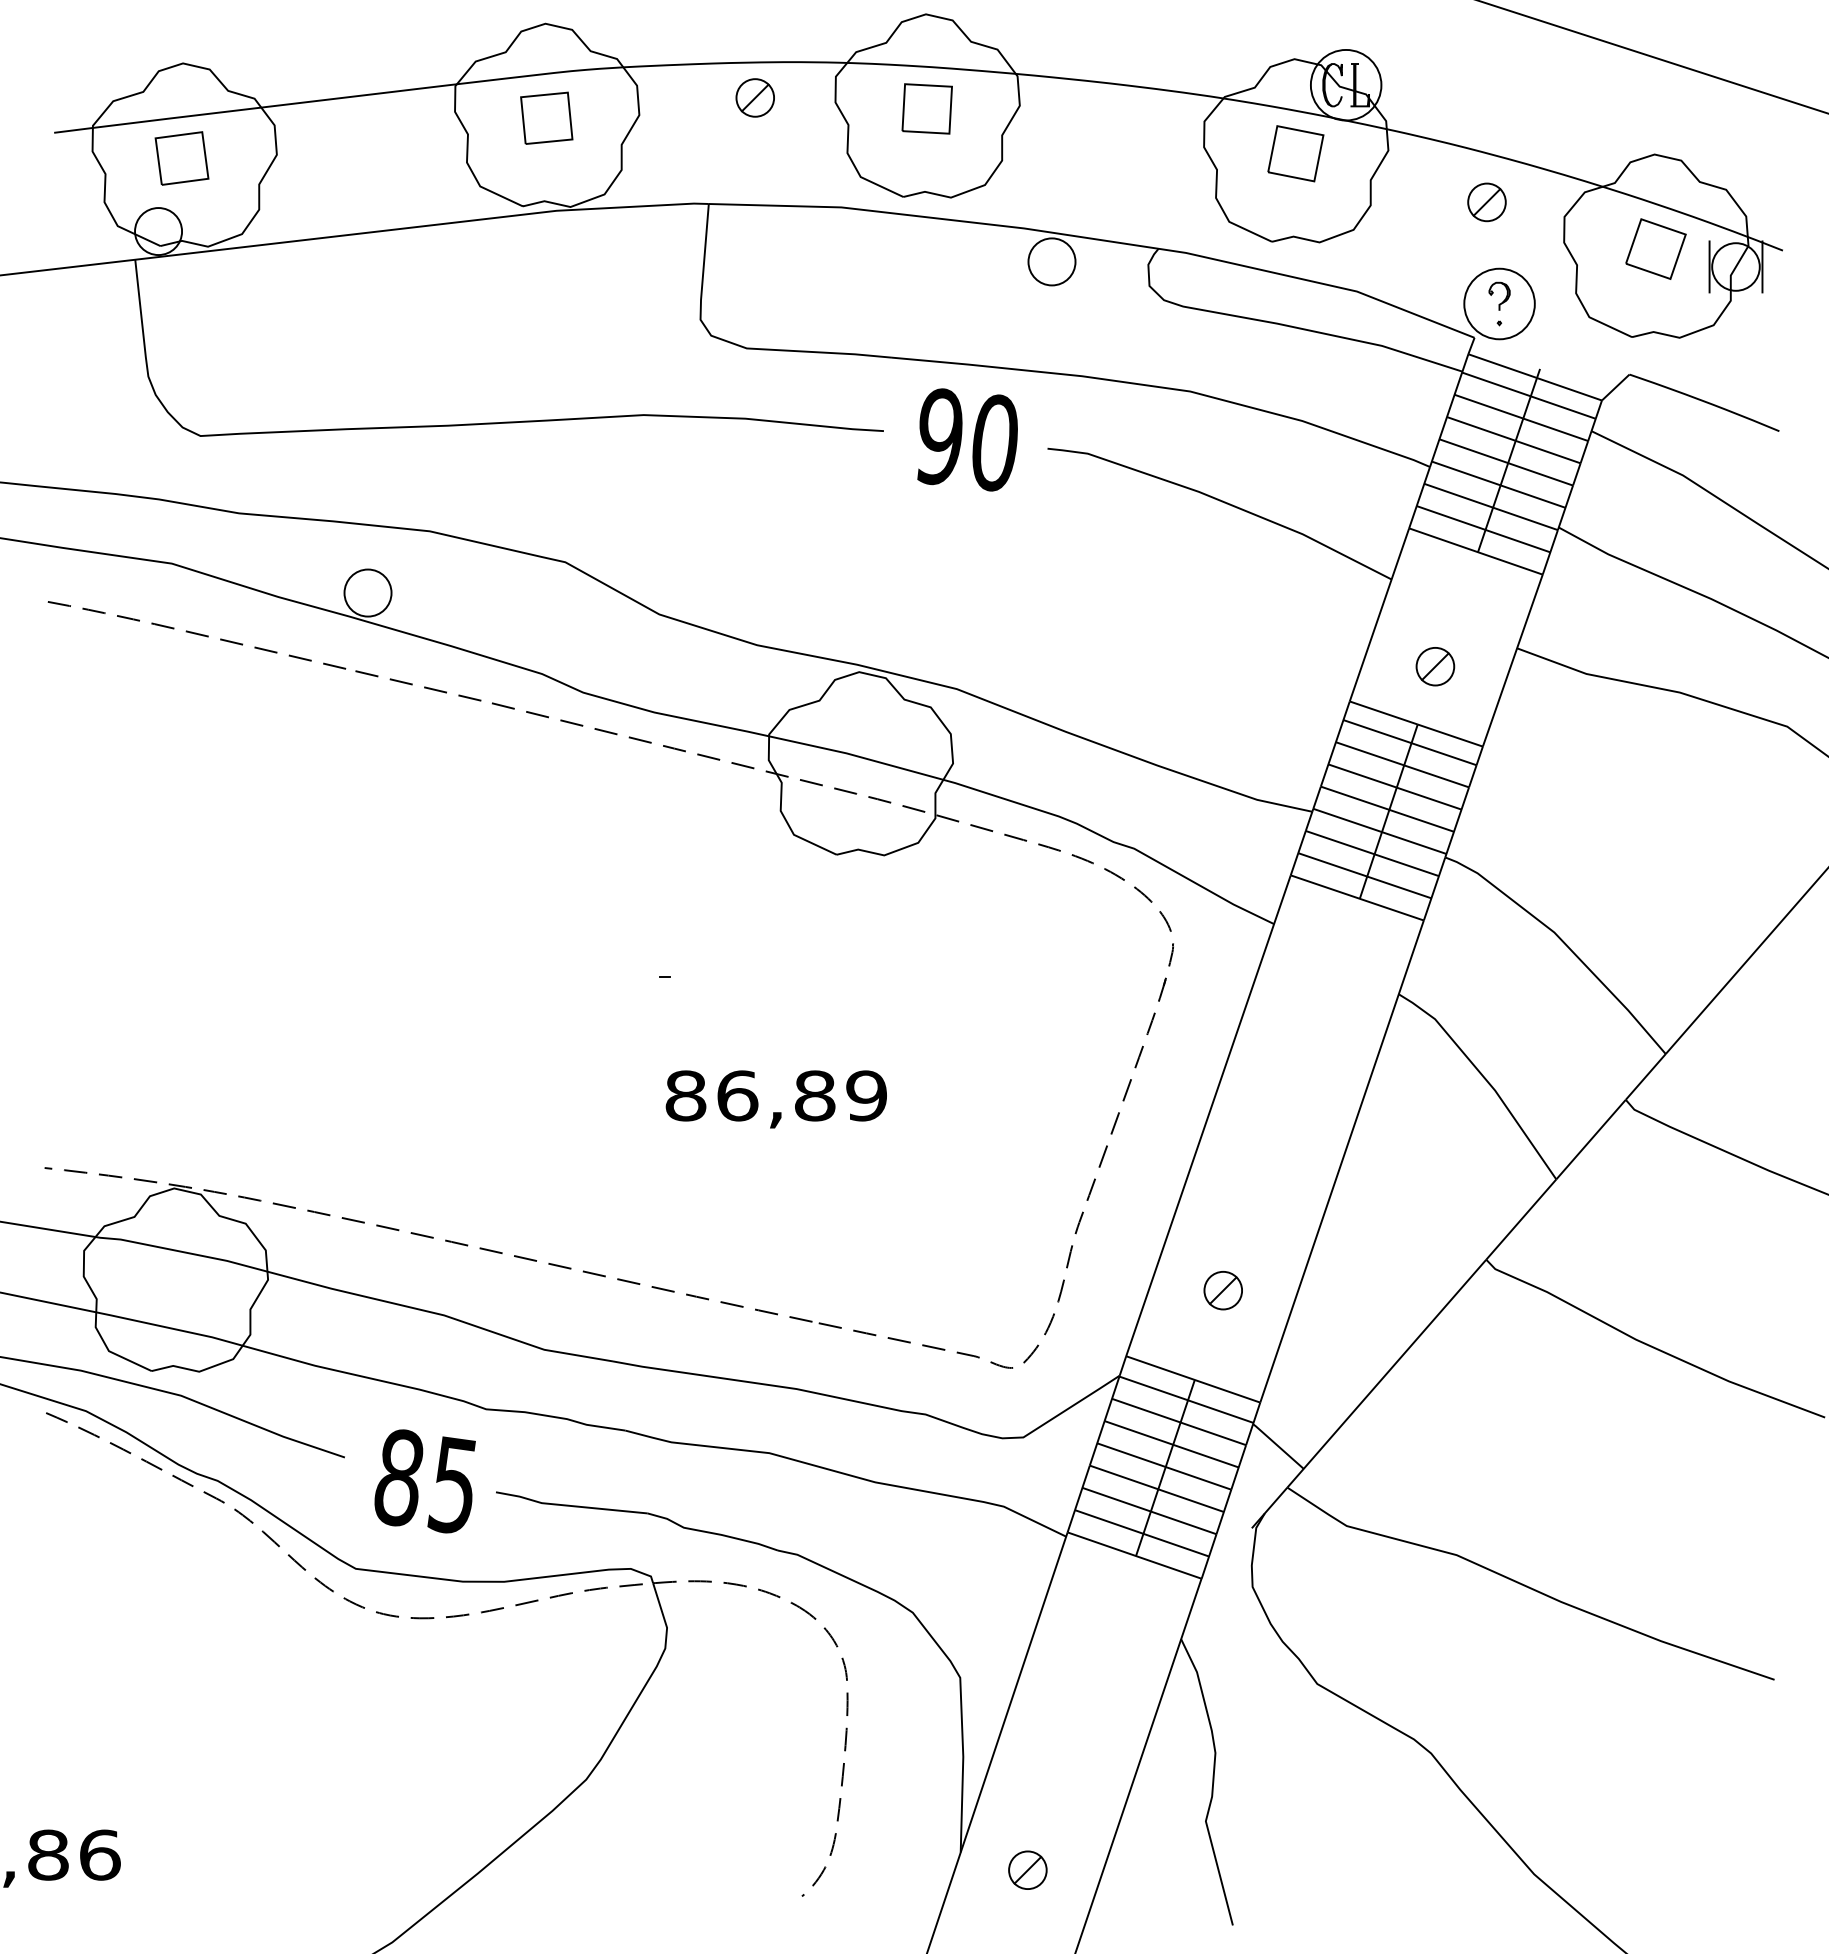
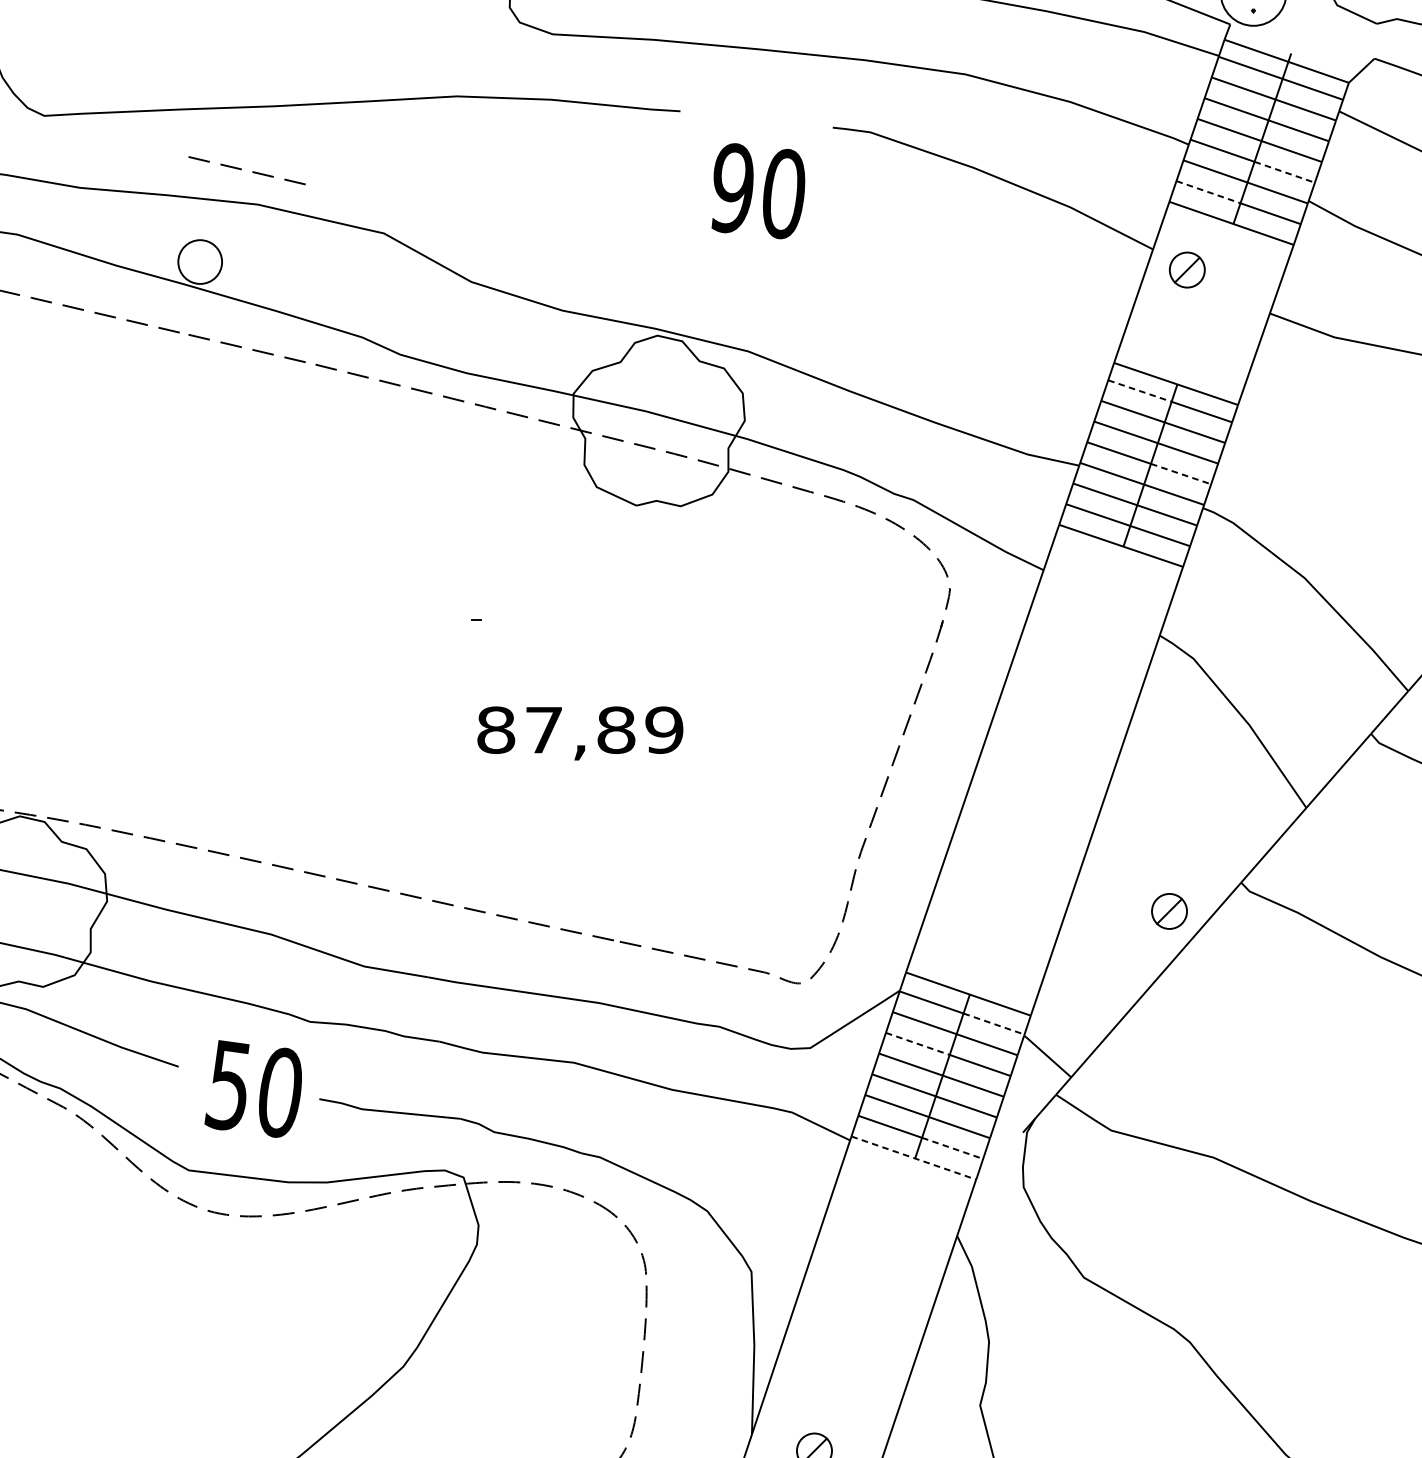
text: (967, 439) -> (758, 190), moved
line: (412, 494) -> (241, 170), added
line: (1533, 496) -> (1285, 172), solid -> dashed
line: (1451, 518) -> (1208, 192), solid -> dashed
part: (1435, 666) -> (1187, 269), moved
line: (1377, 731) -> (1139, 390), solid -> dashed
line: (1422, 820) -> (1181, 473), solid -> dashed
text: (737, 1095) -> (544, 729), 86,89 -> 87,89
part: (1222, 1290) -> (1168, 911), moved
line: (1220, 1411) -> (993, 1023), solid -> dashed
line: (1139, 1433) -> (918, 1044), solid -> dashed
text: (424, 1480) -> (252, 1088), 85 -> 50
line: (1176, 1545) -> (952, 1148), solid -> dashed
line: (1134, 1555) -> (913, 1157), solid -> dashed

